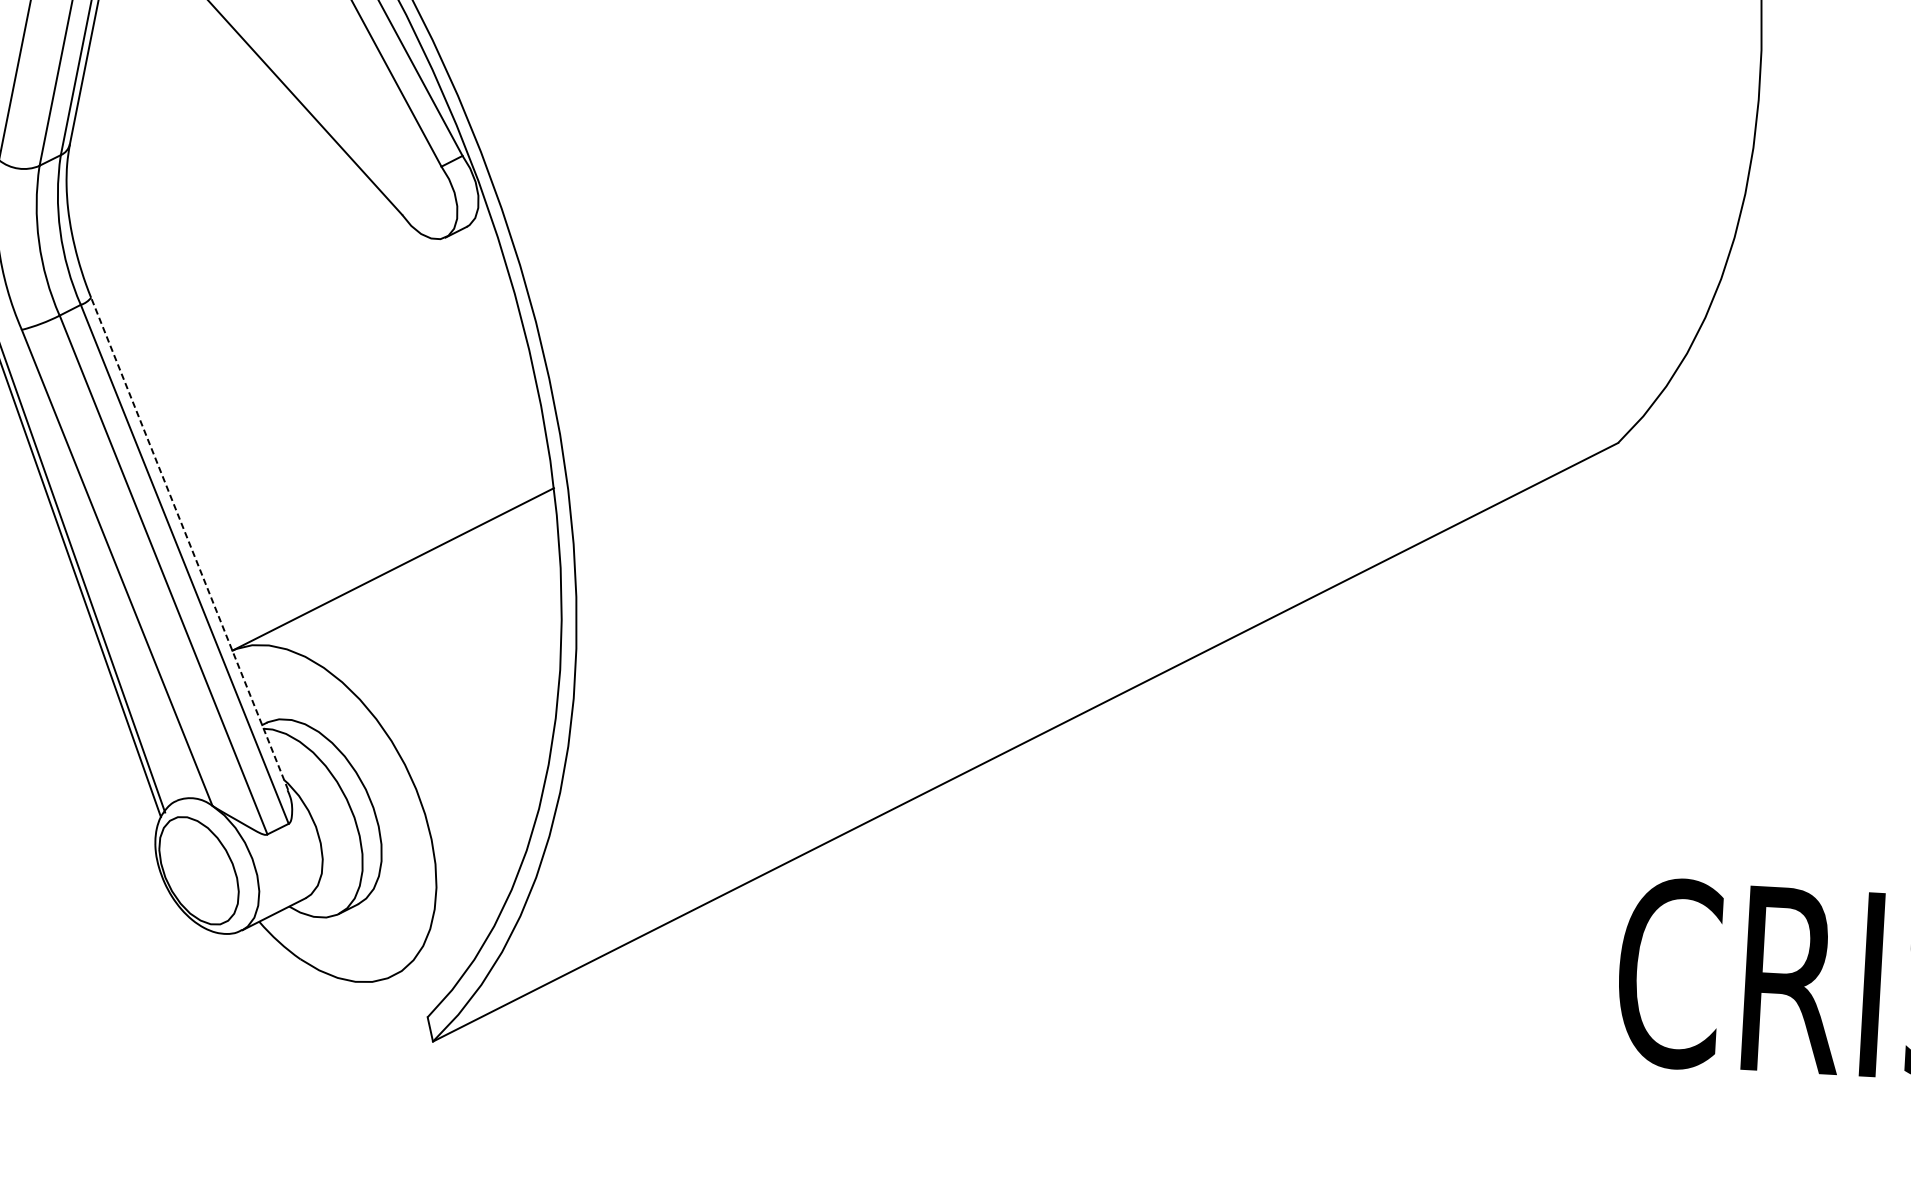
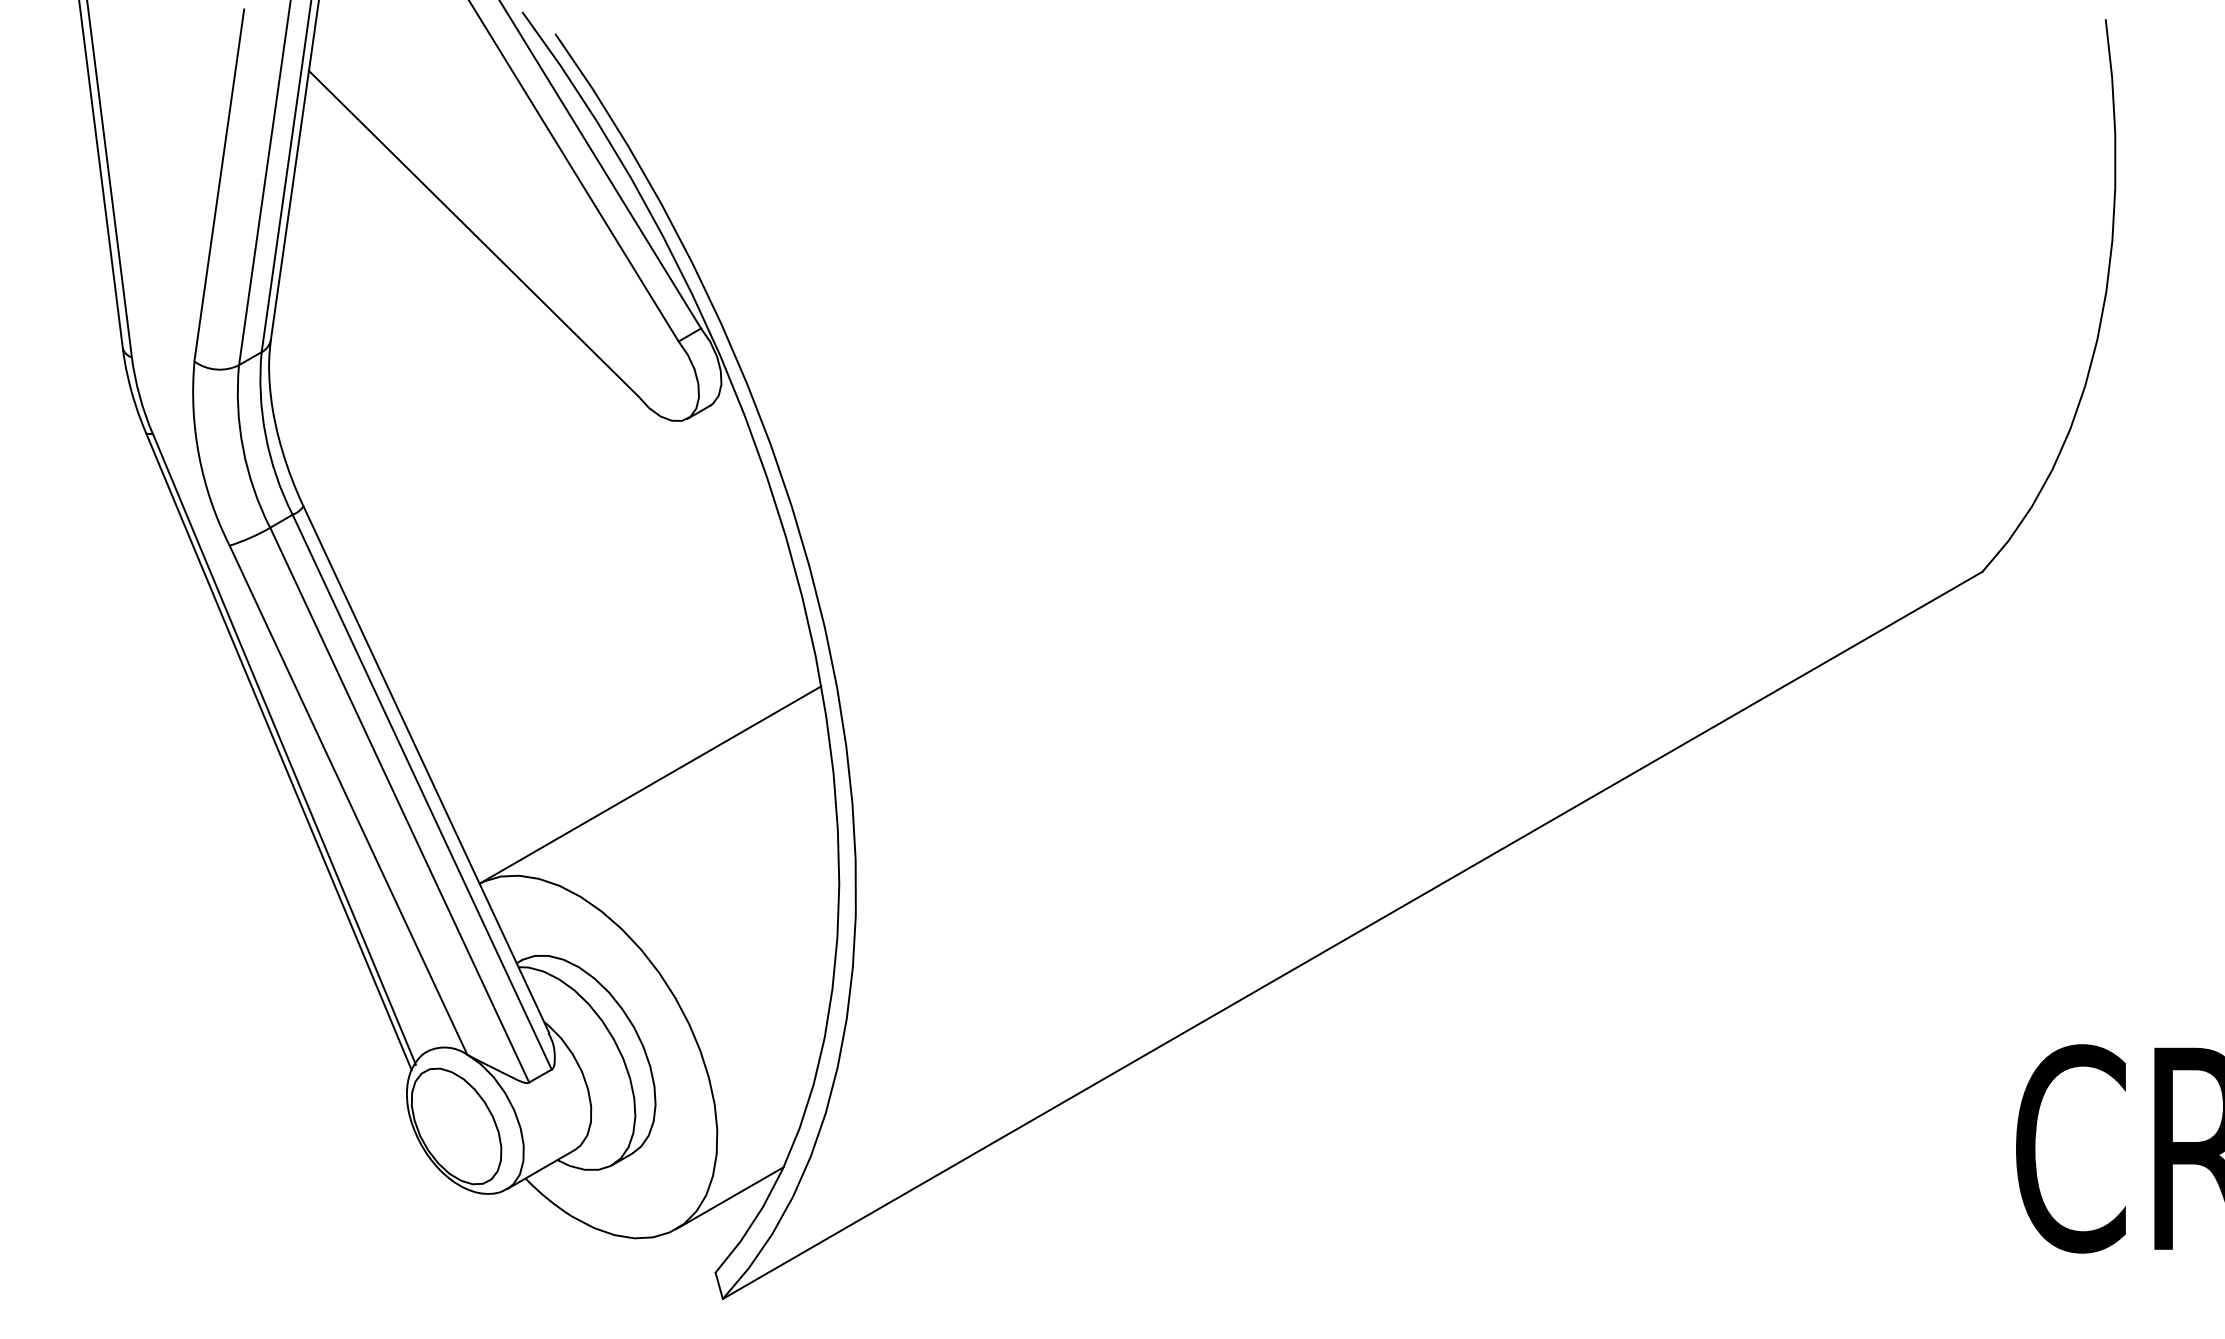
line: (189, 542) -> (426, 768), dashed -> solid
line: (444, 950) -> (729, 1198), added

